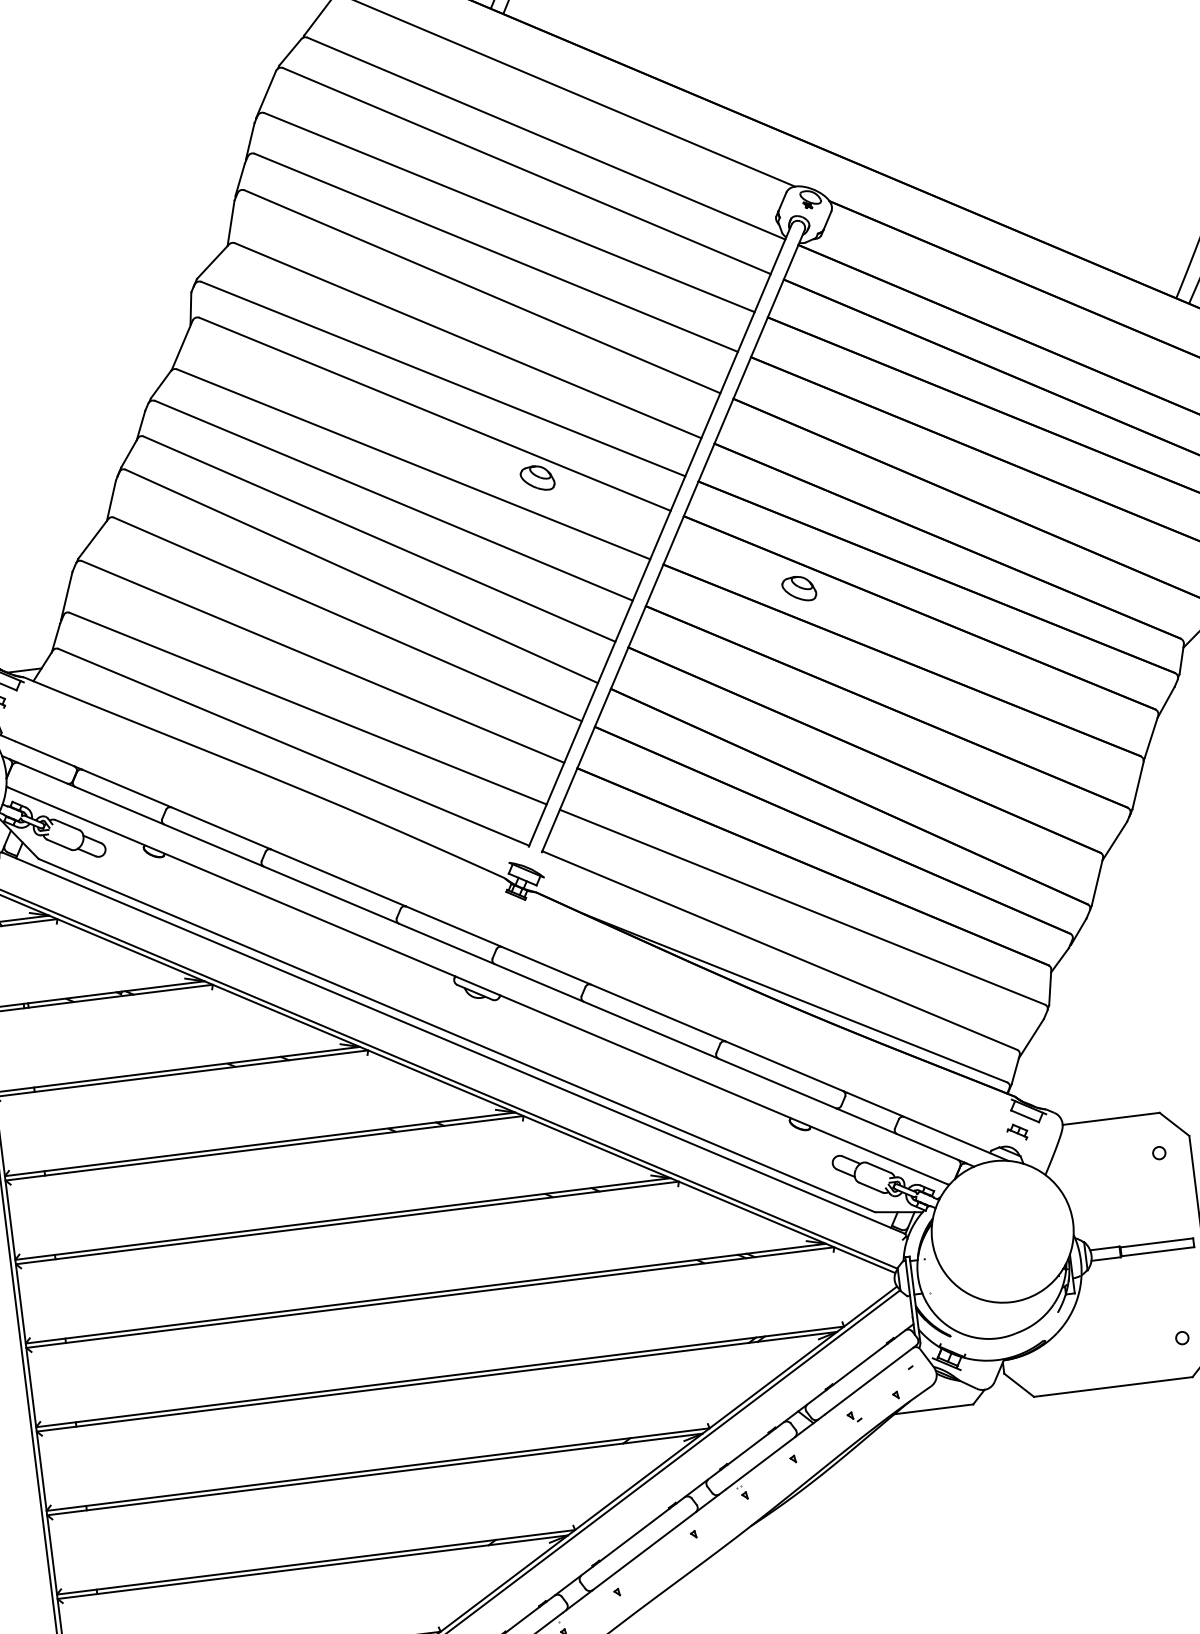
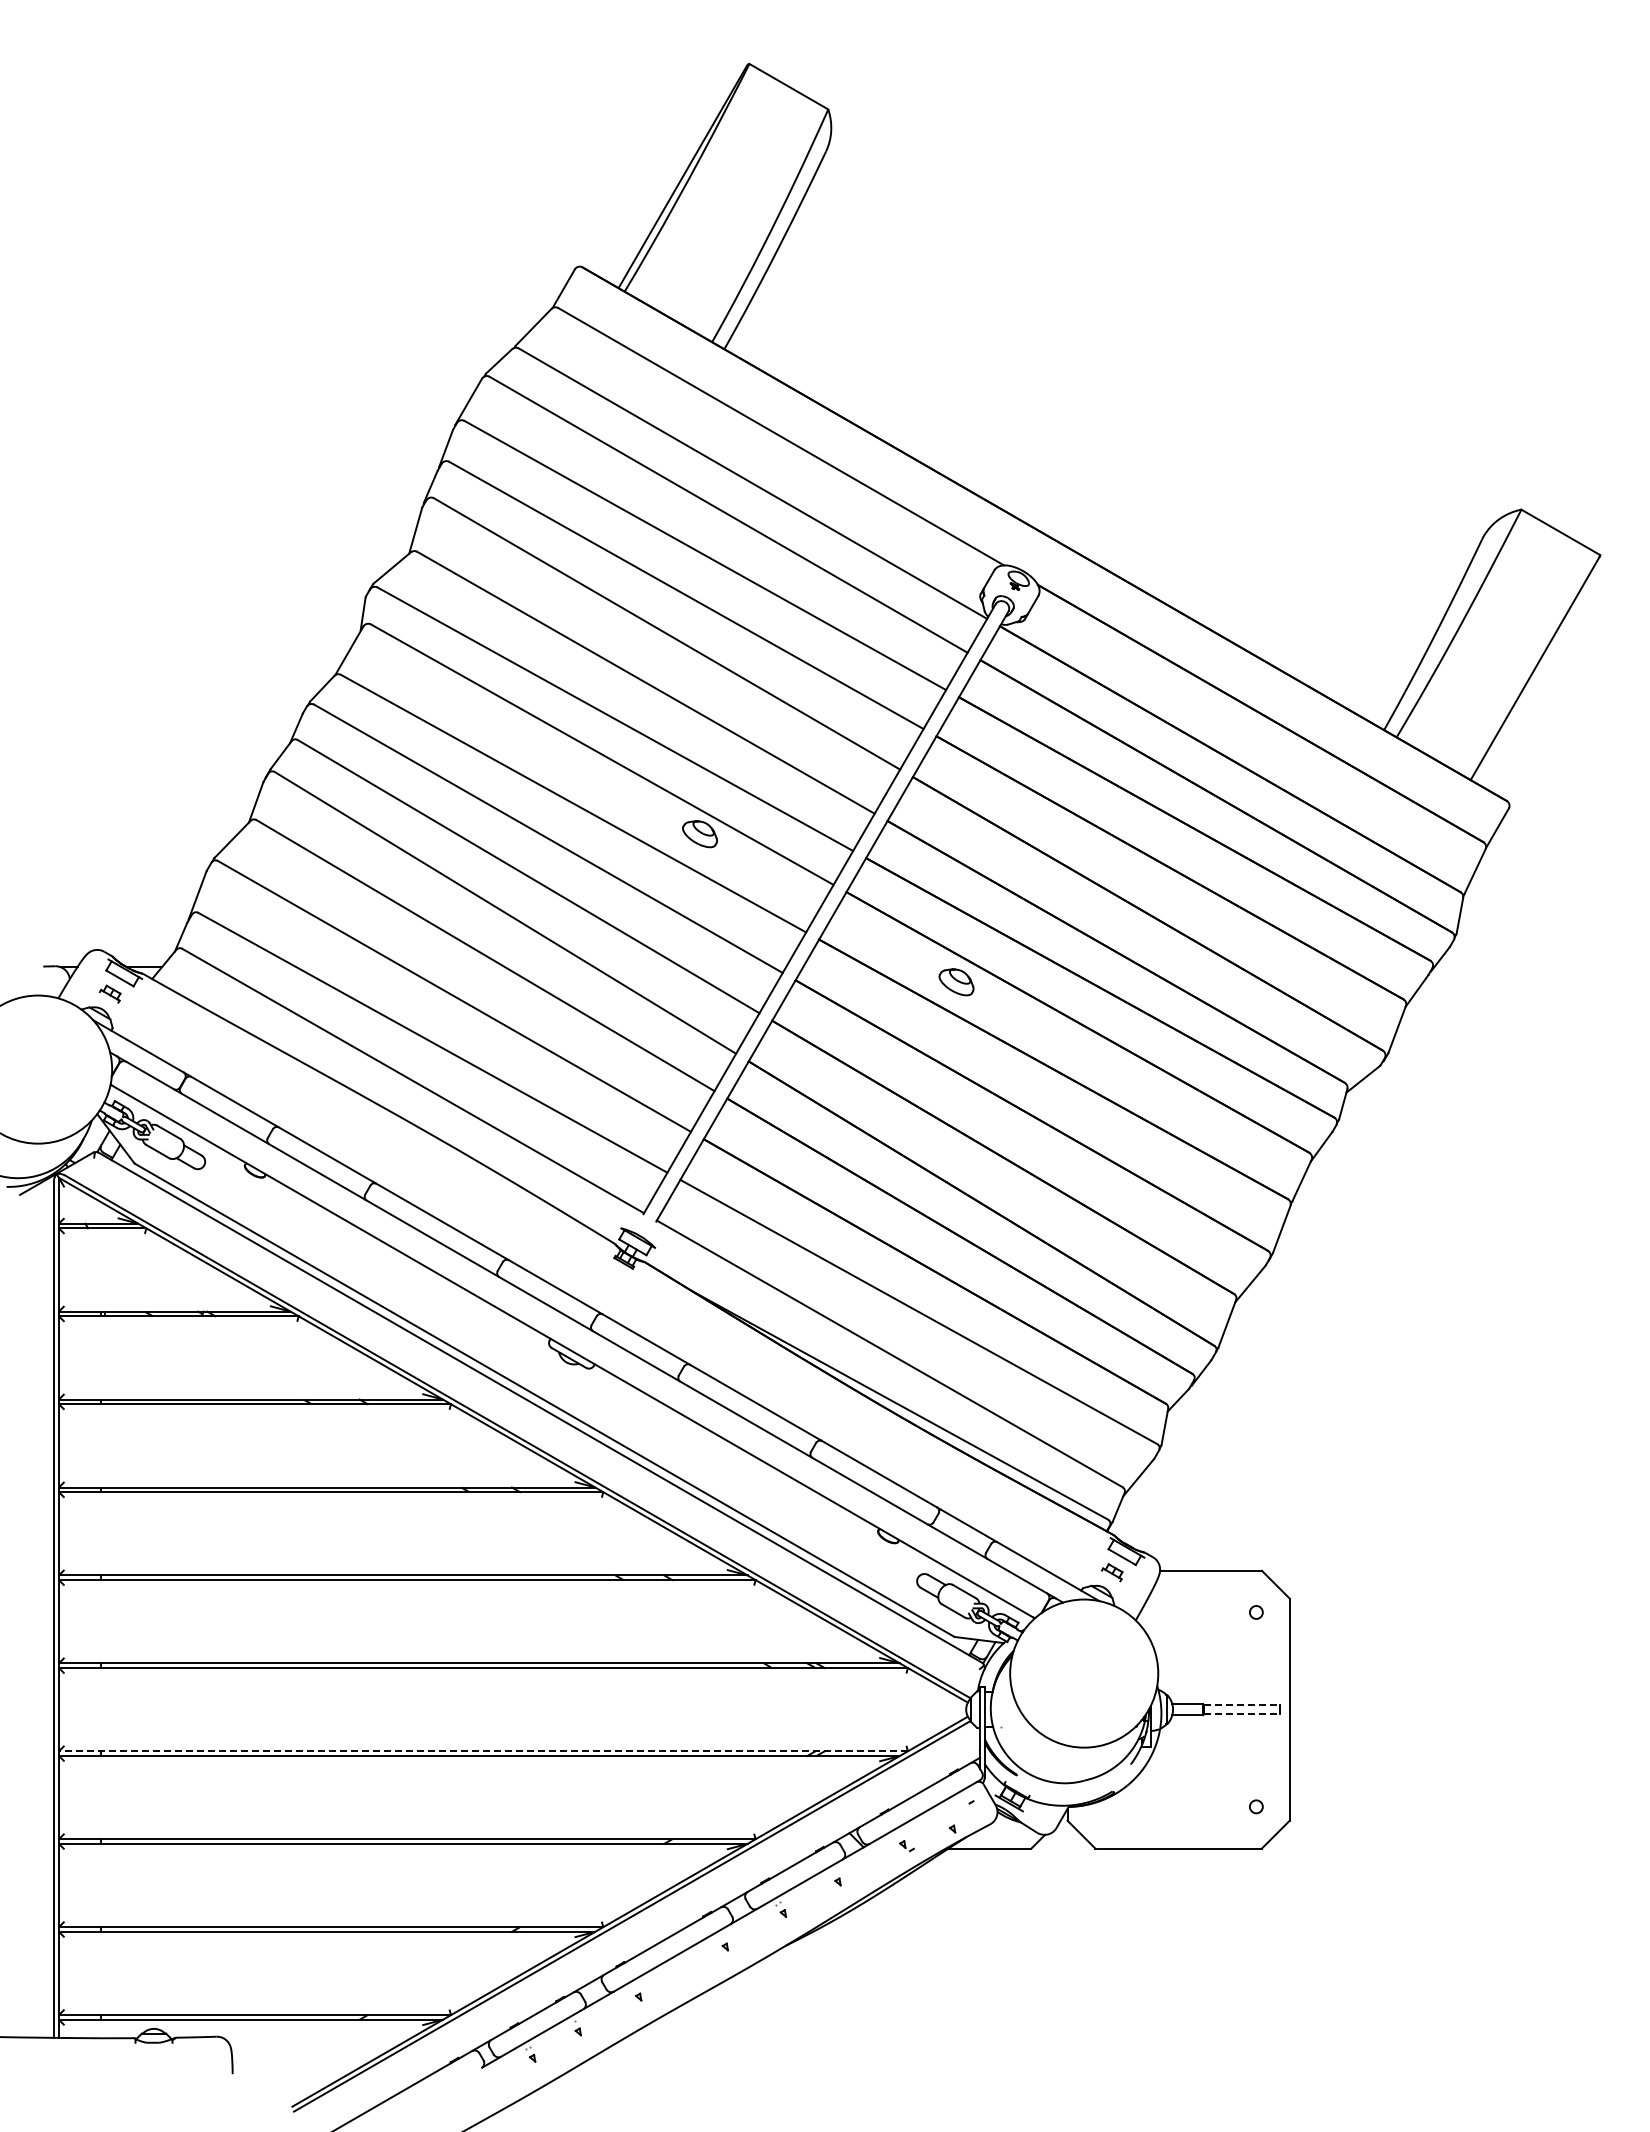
line: (1157, 1243) -> (1242, 1705), solid -> dashed
line: (1158, 1251) -> (1242, 1714), solid -> dashed
line: (440, 1377) -> (483, 1751), solid -> dashed

